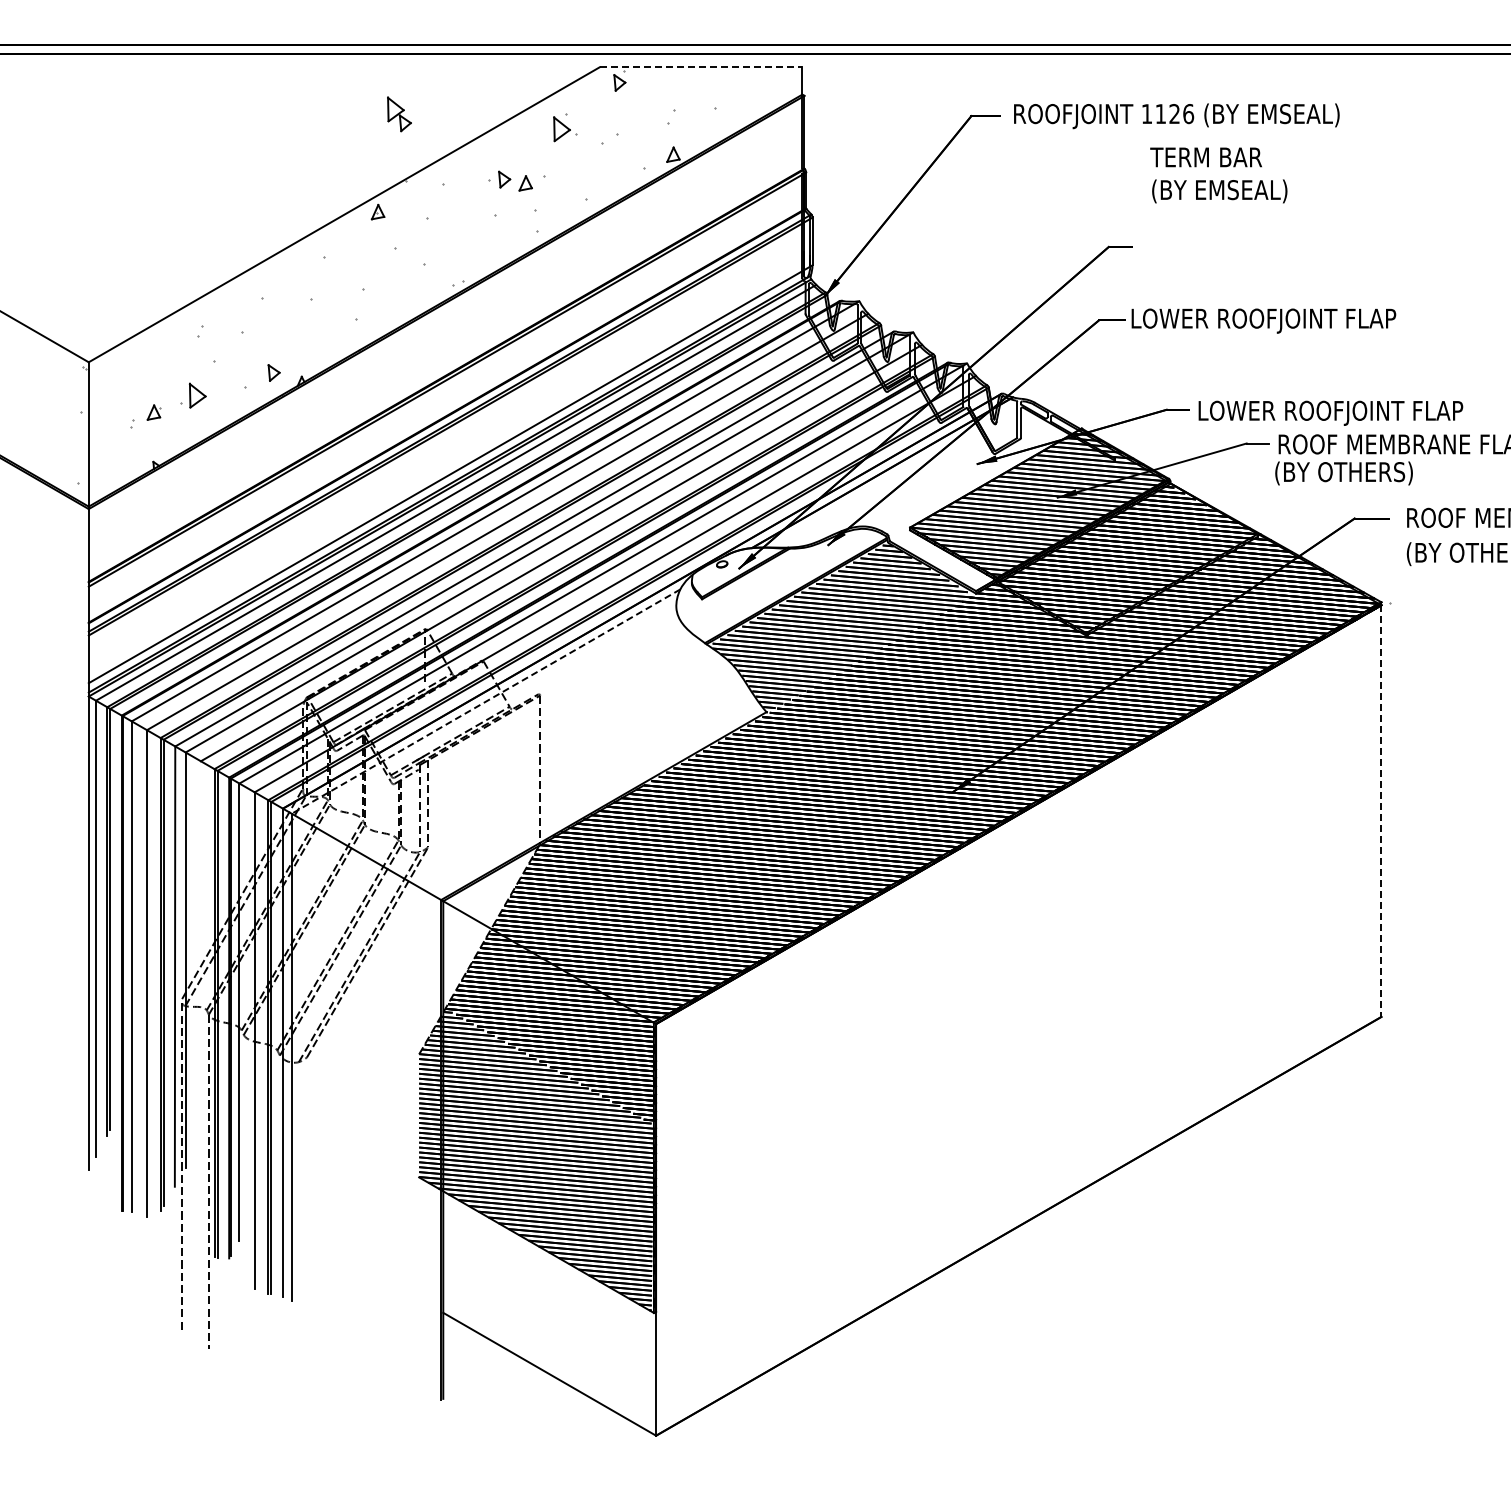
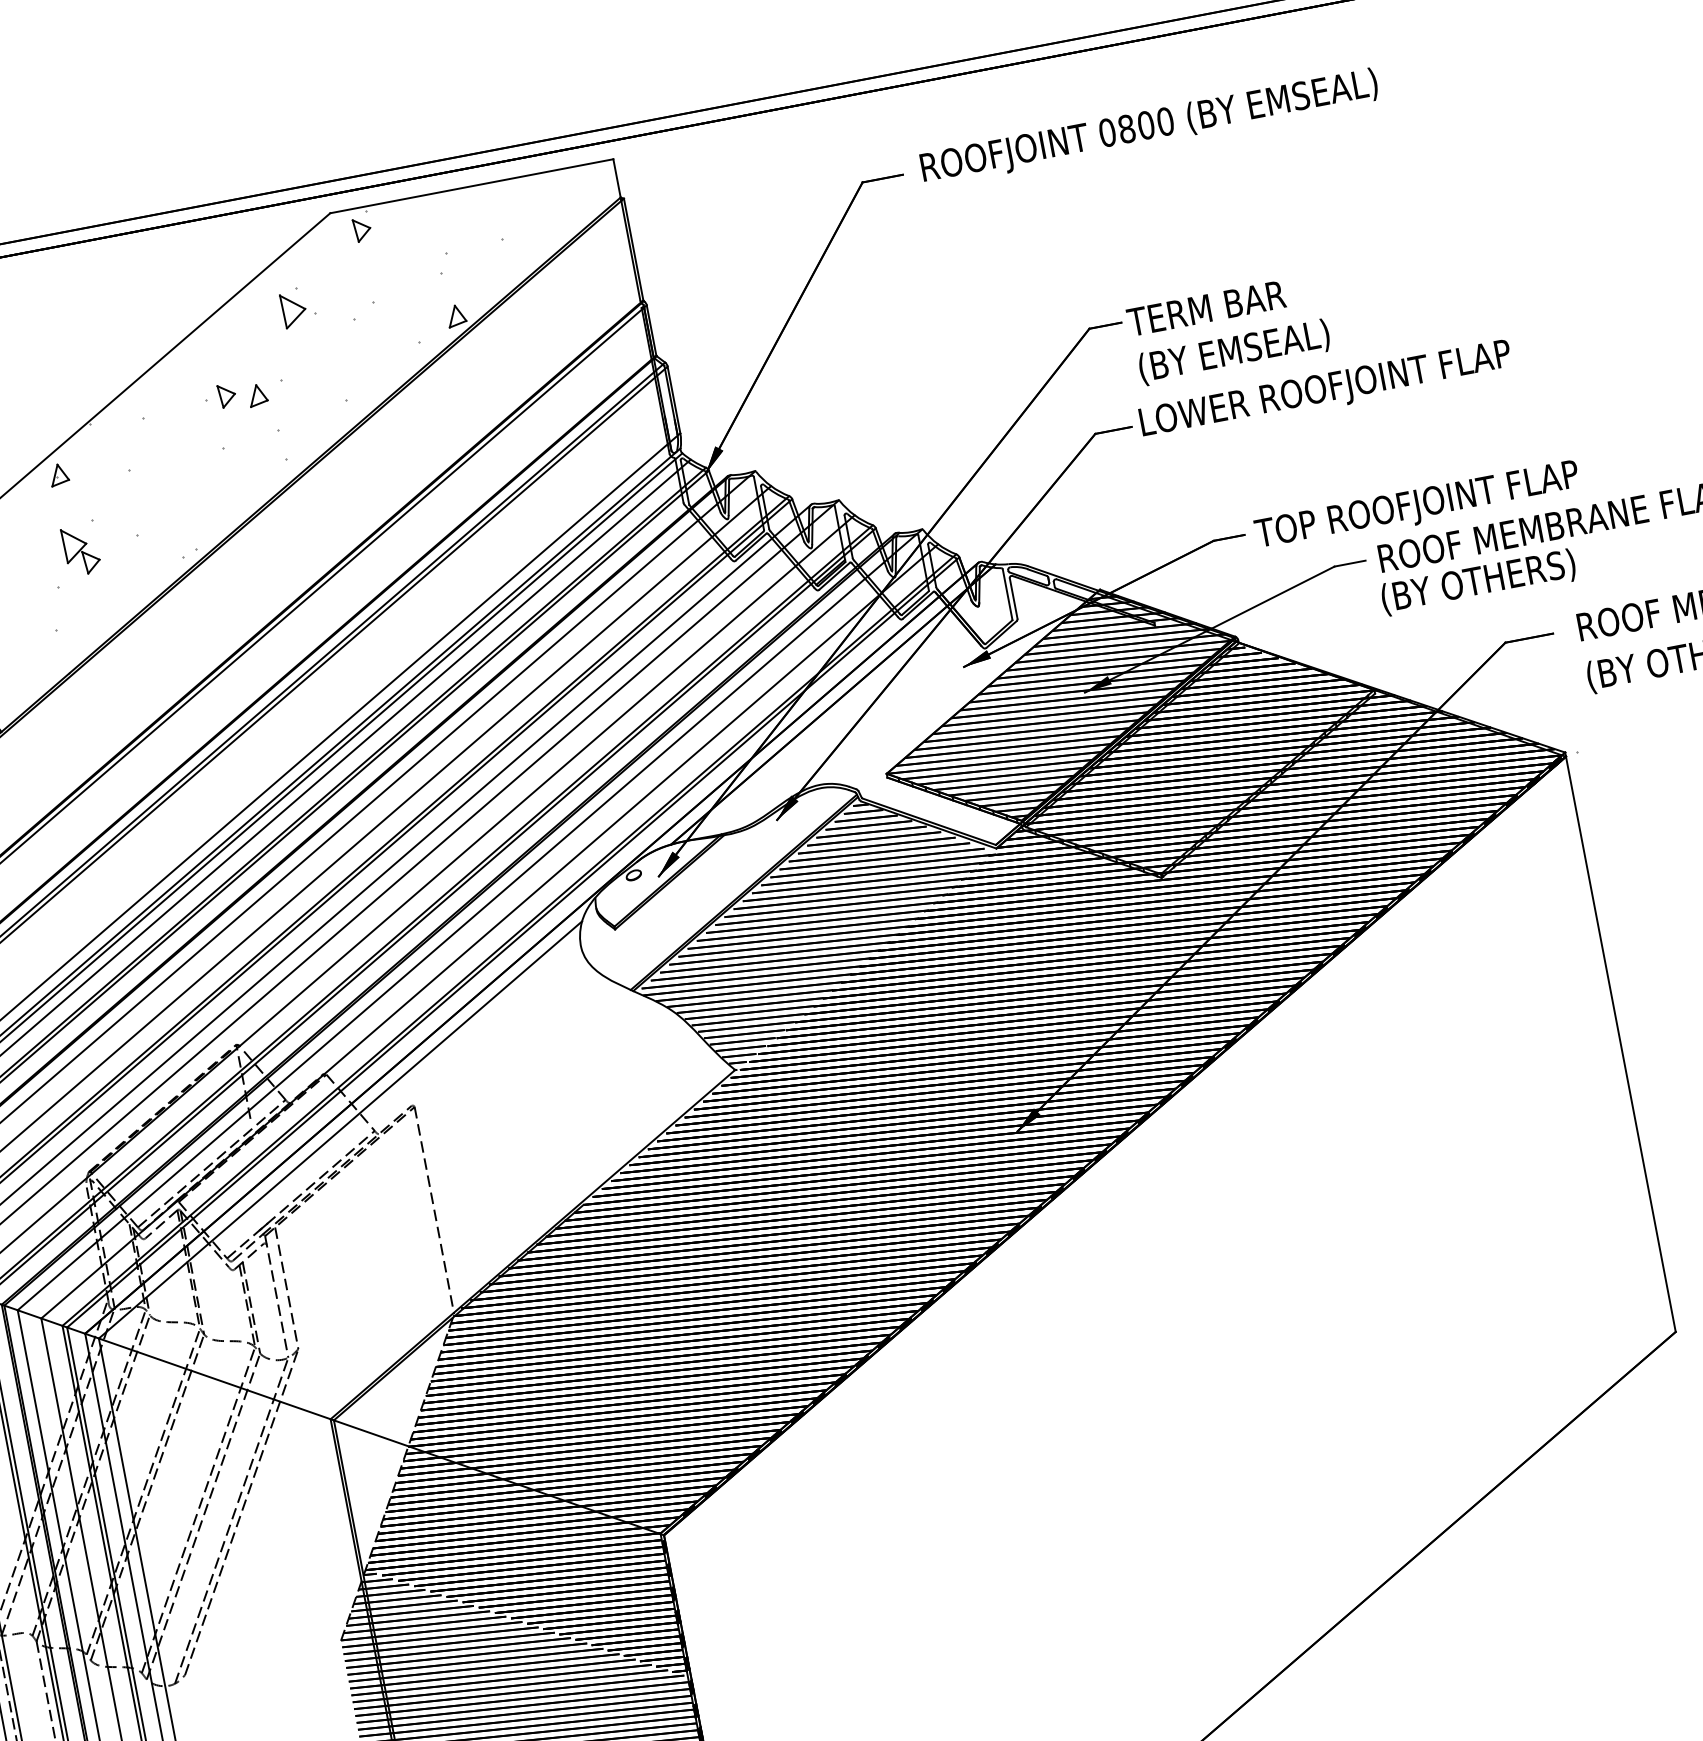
line: (701, 67) -> (472, 186), dashed -> solid
part: (399, 114) -> (81, 550), moved
text: (1167, 114) -> (1136, 127), 1126 -> 0800
text: (1218, 175) -> (1228, 330), moved
text: (1329, 412) -> (1442, 501), LOWER ROOFJOINT FLAP -> TOP ROOFJOINT FLAP
line: (485, 701) -> (339, 1130), dashed -> solid
line: (1381, 811) -> (1621, 1044), dashed -> solid

